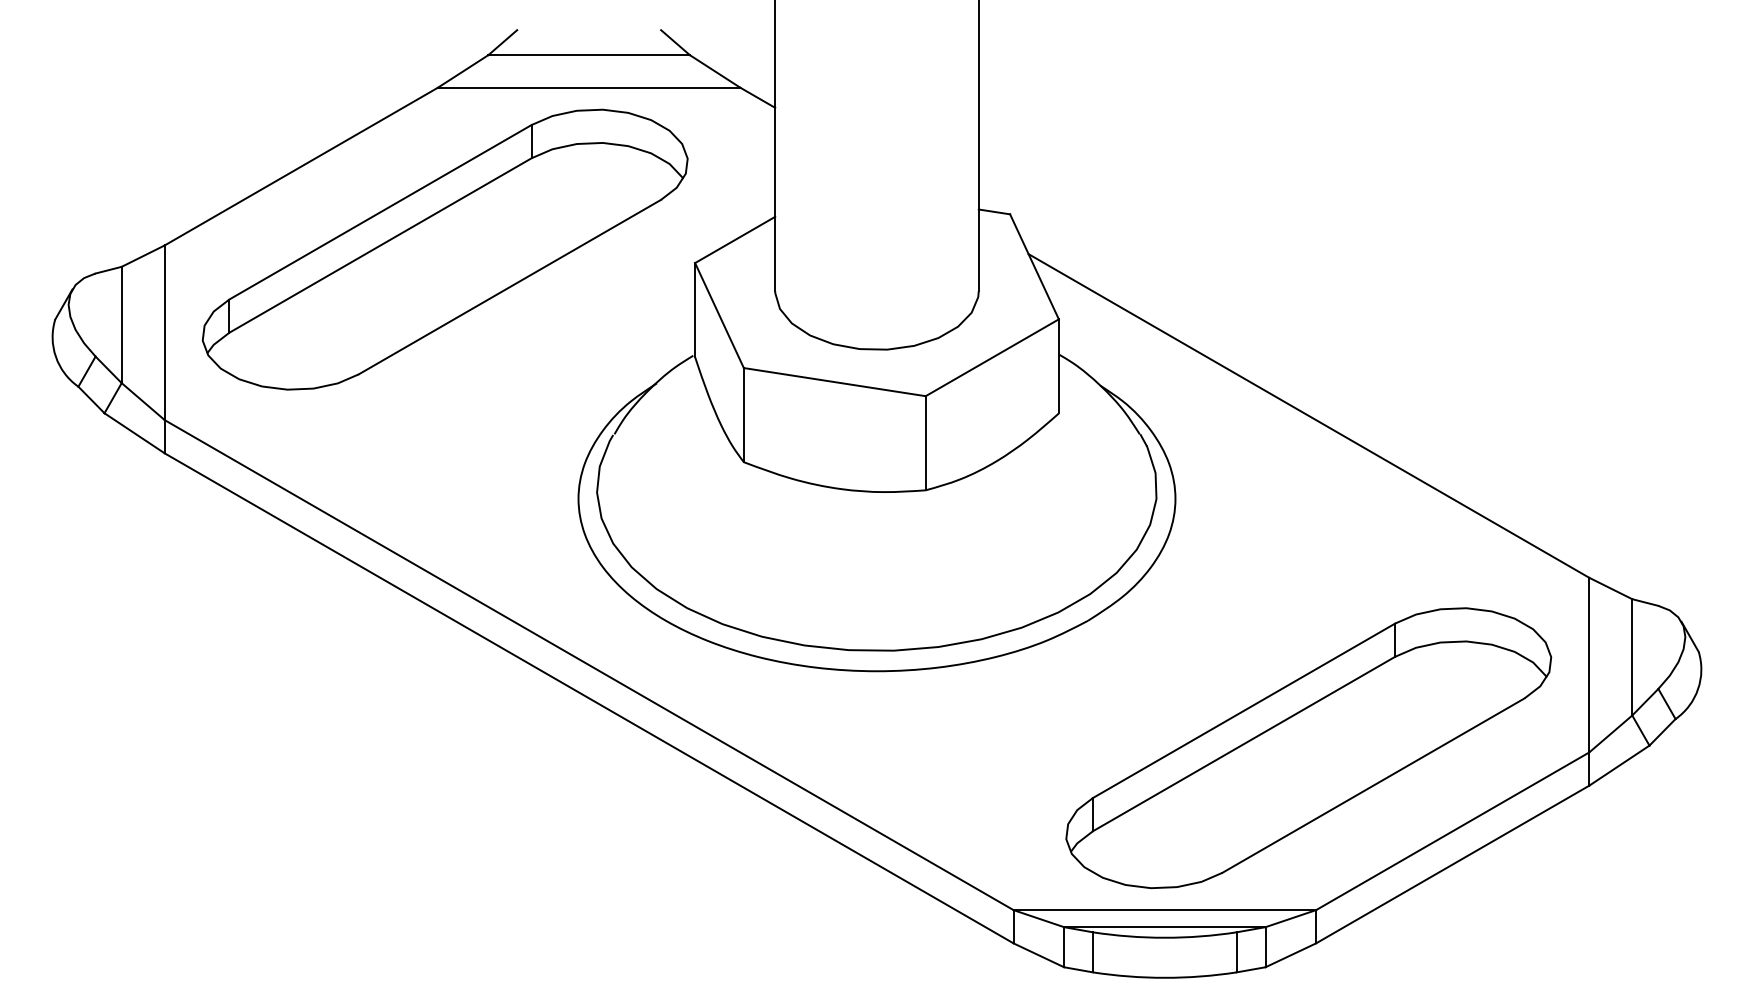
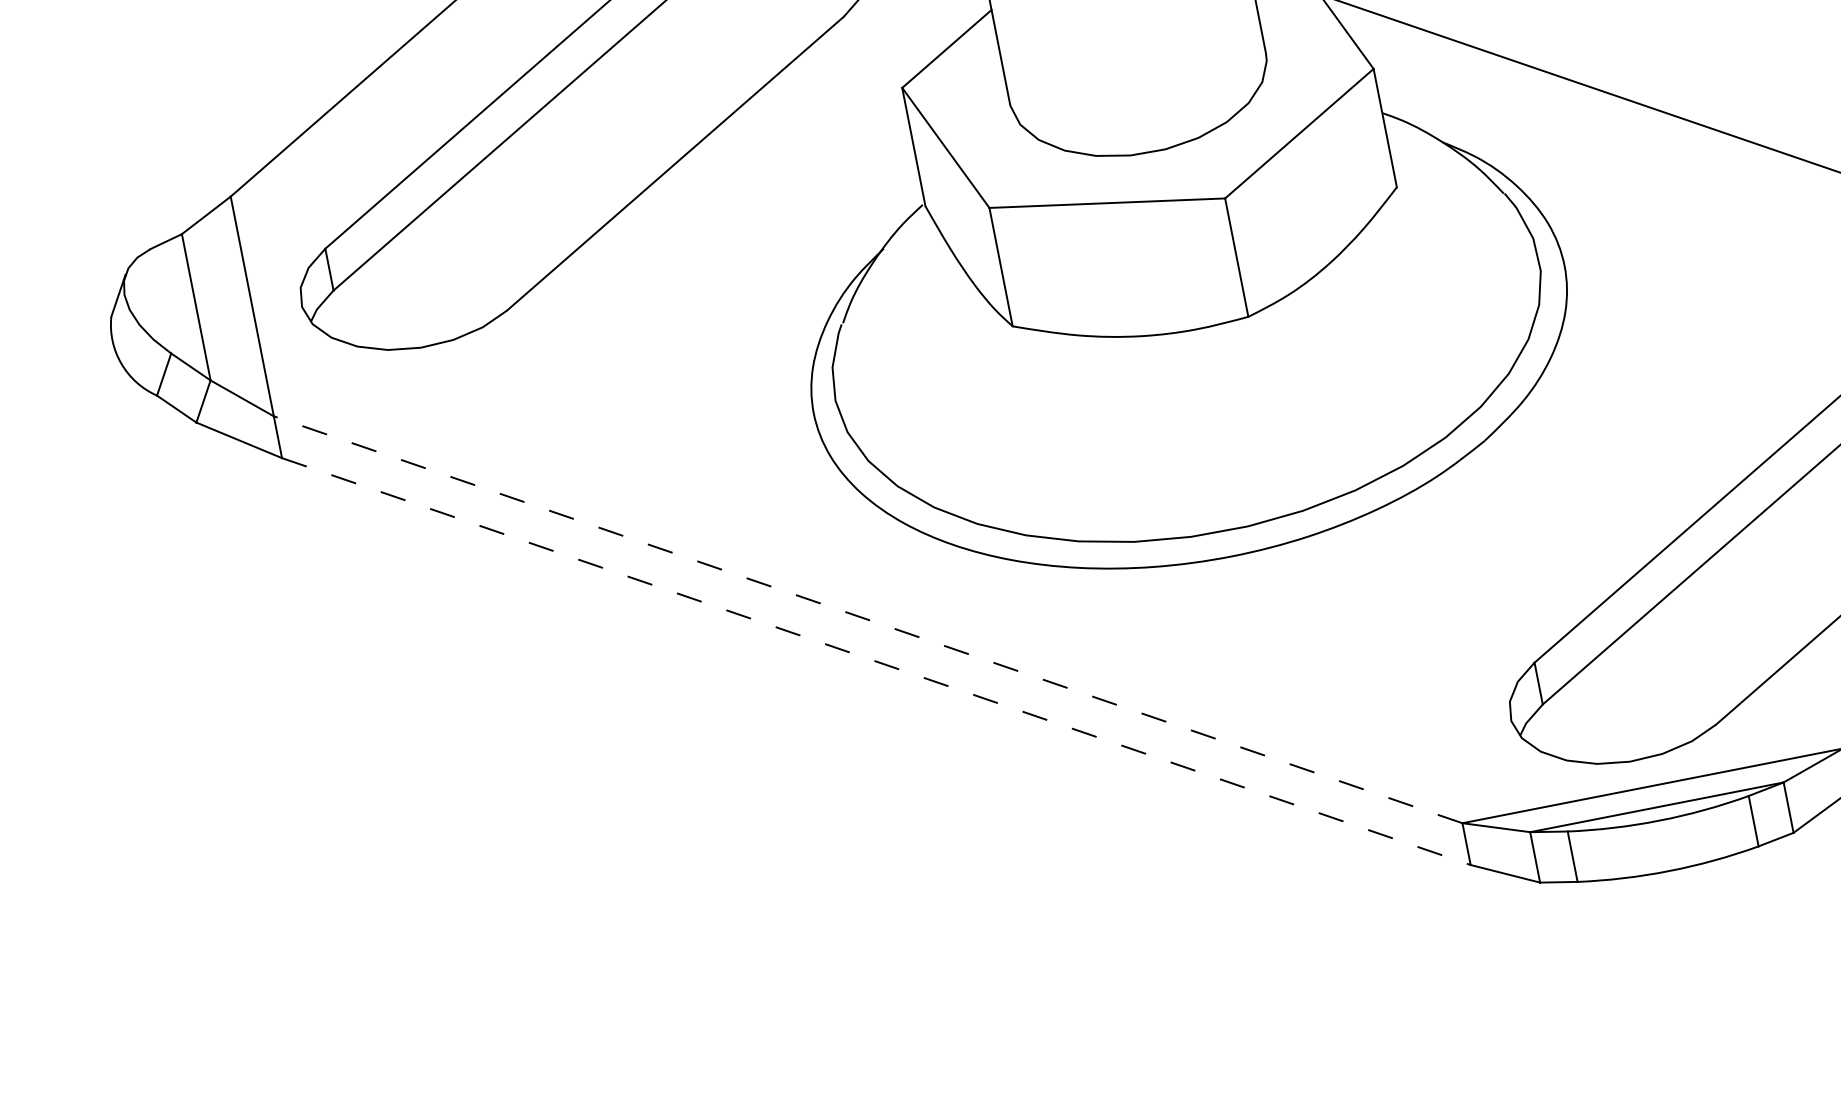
line: (588, 664) -> (867, 619), solid -> dashed
line: (589, 698) -> (876, 661), solid -> dashed

